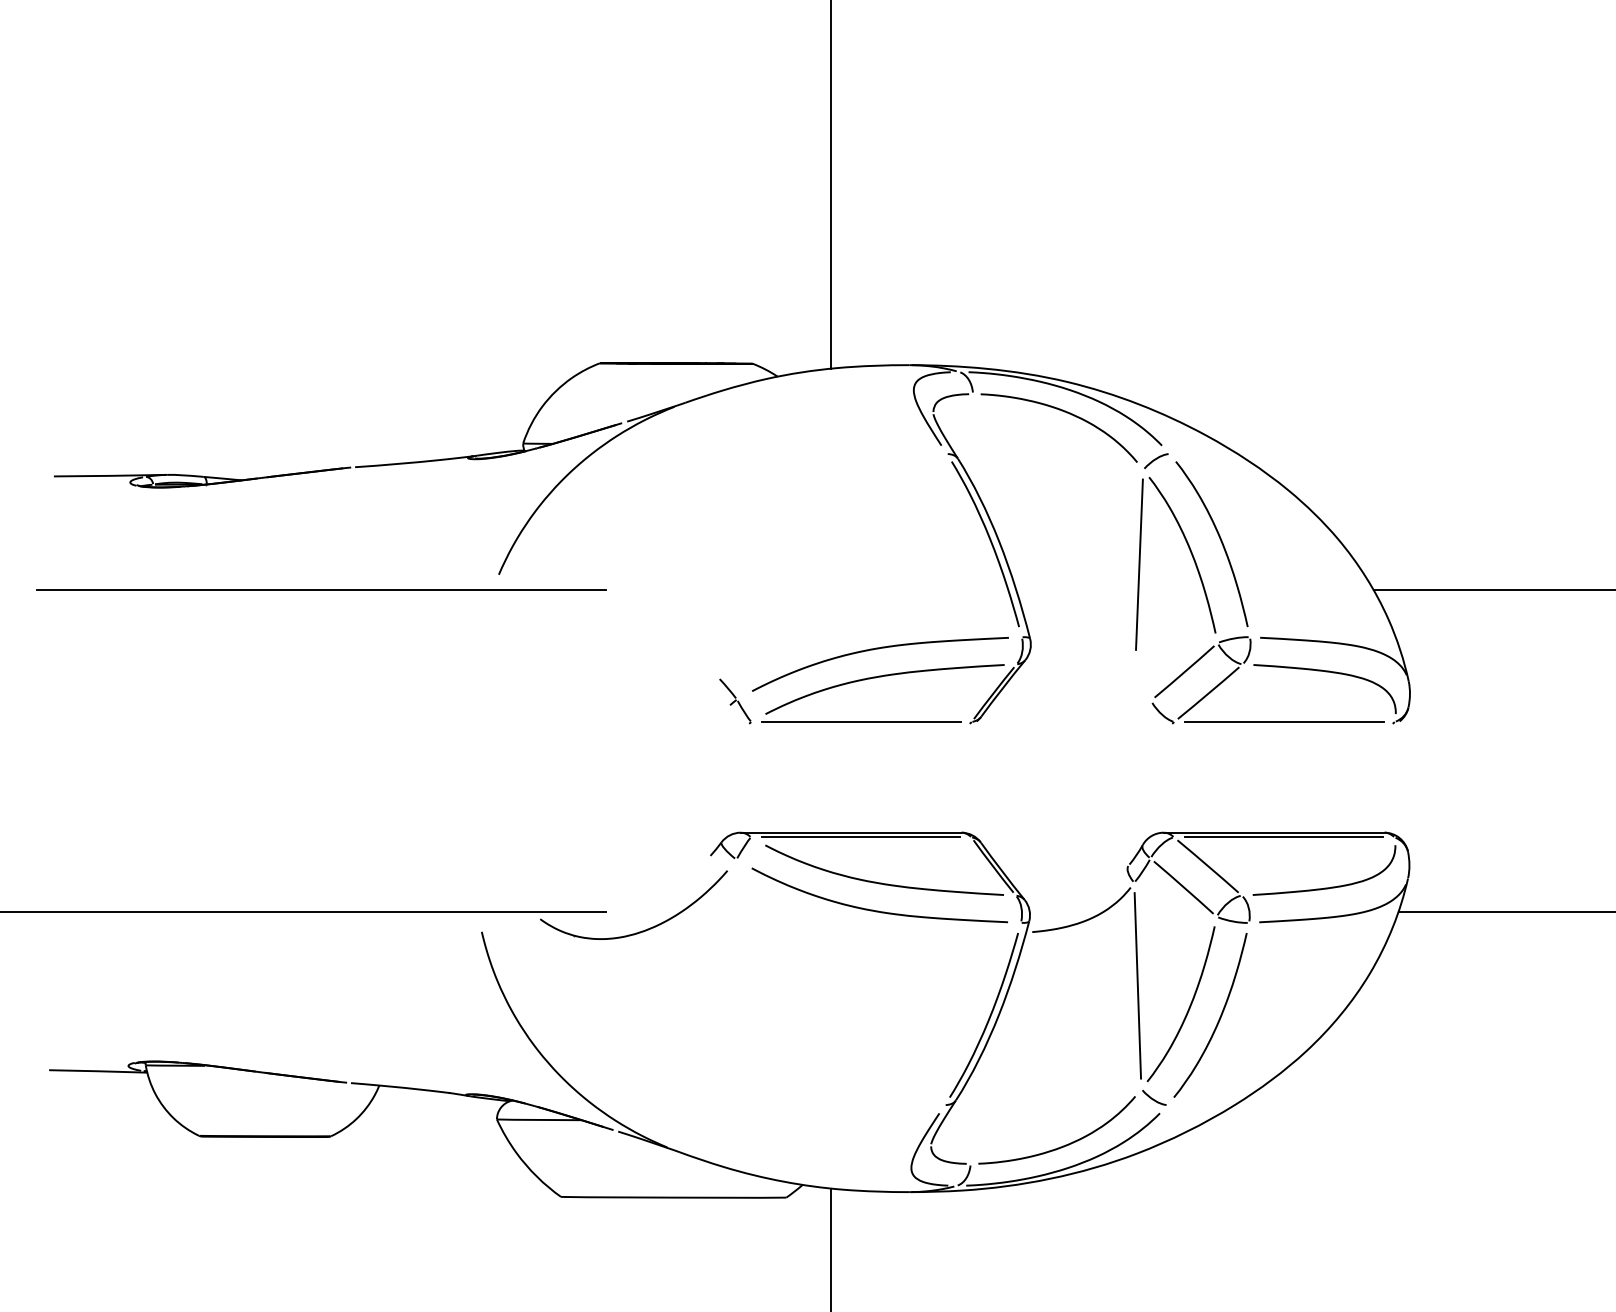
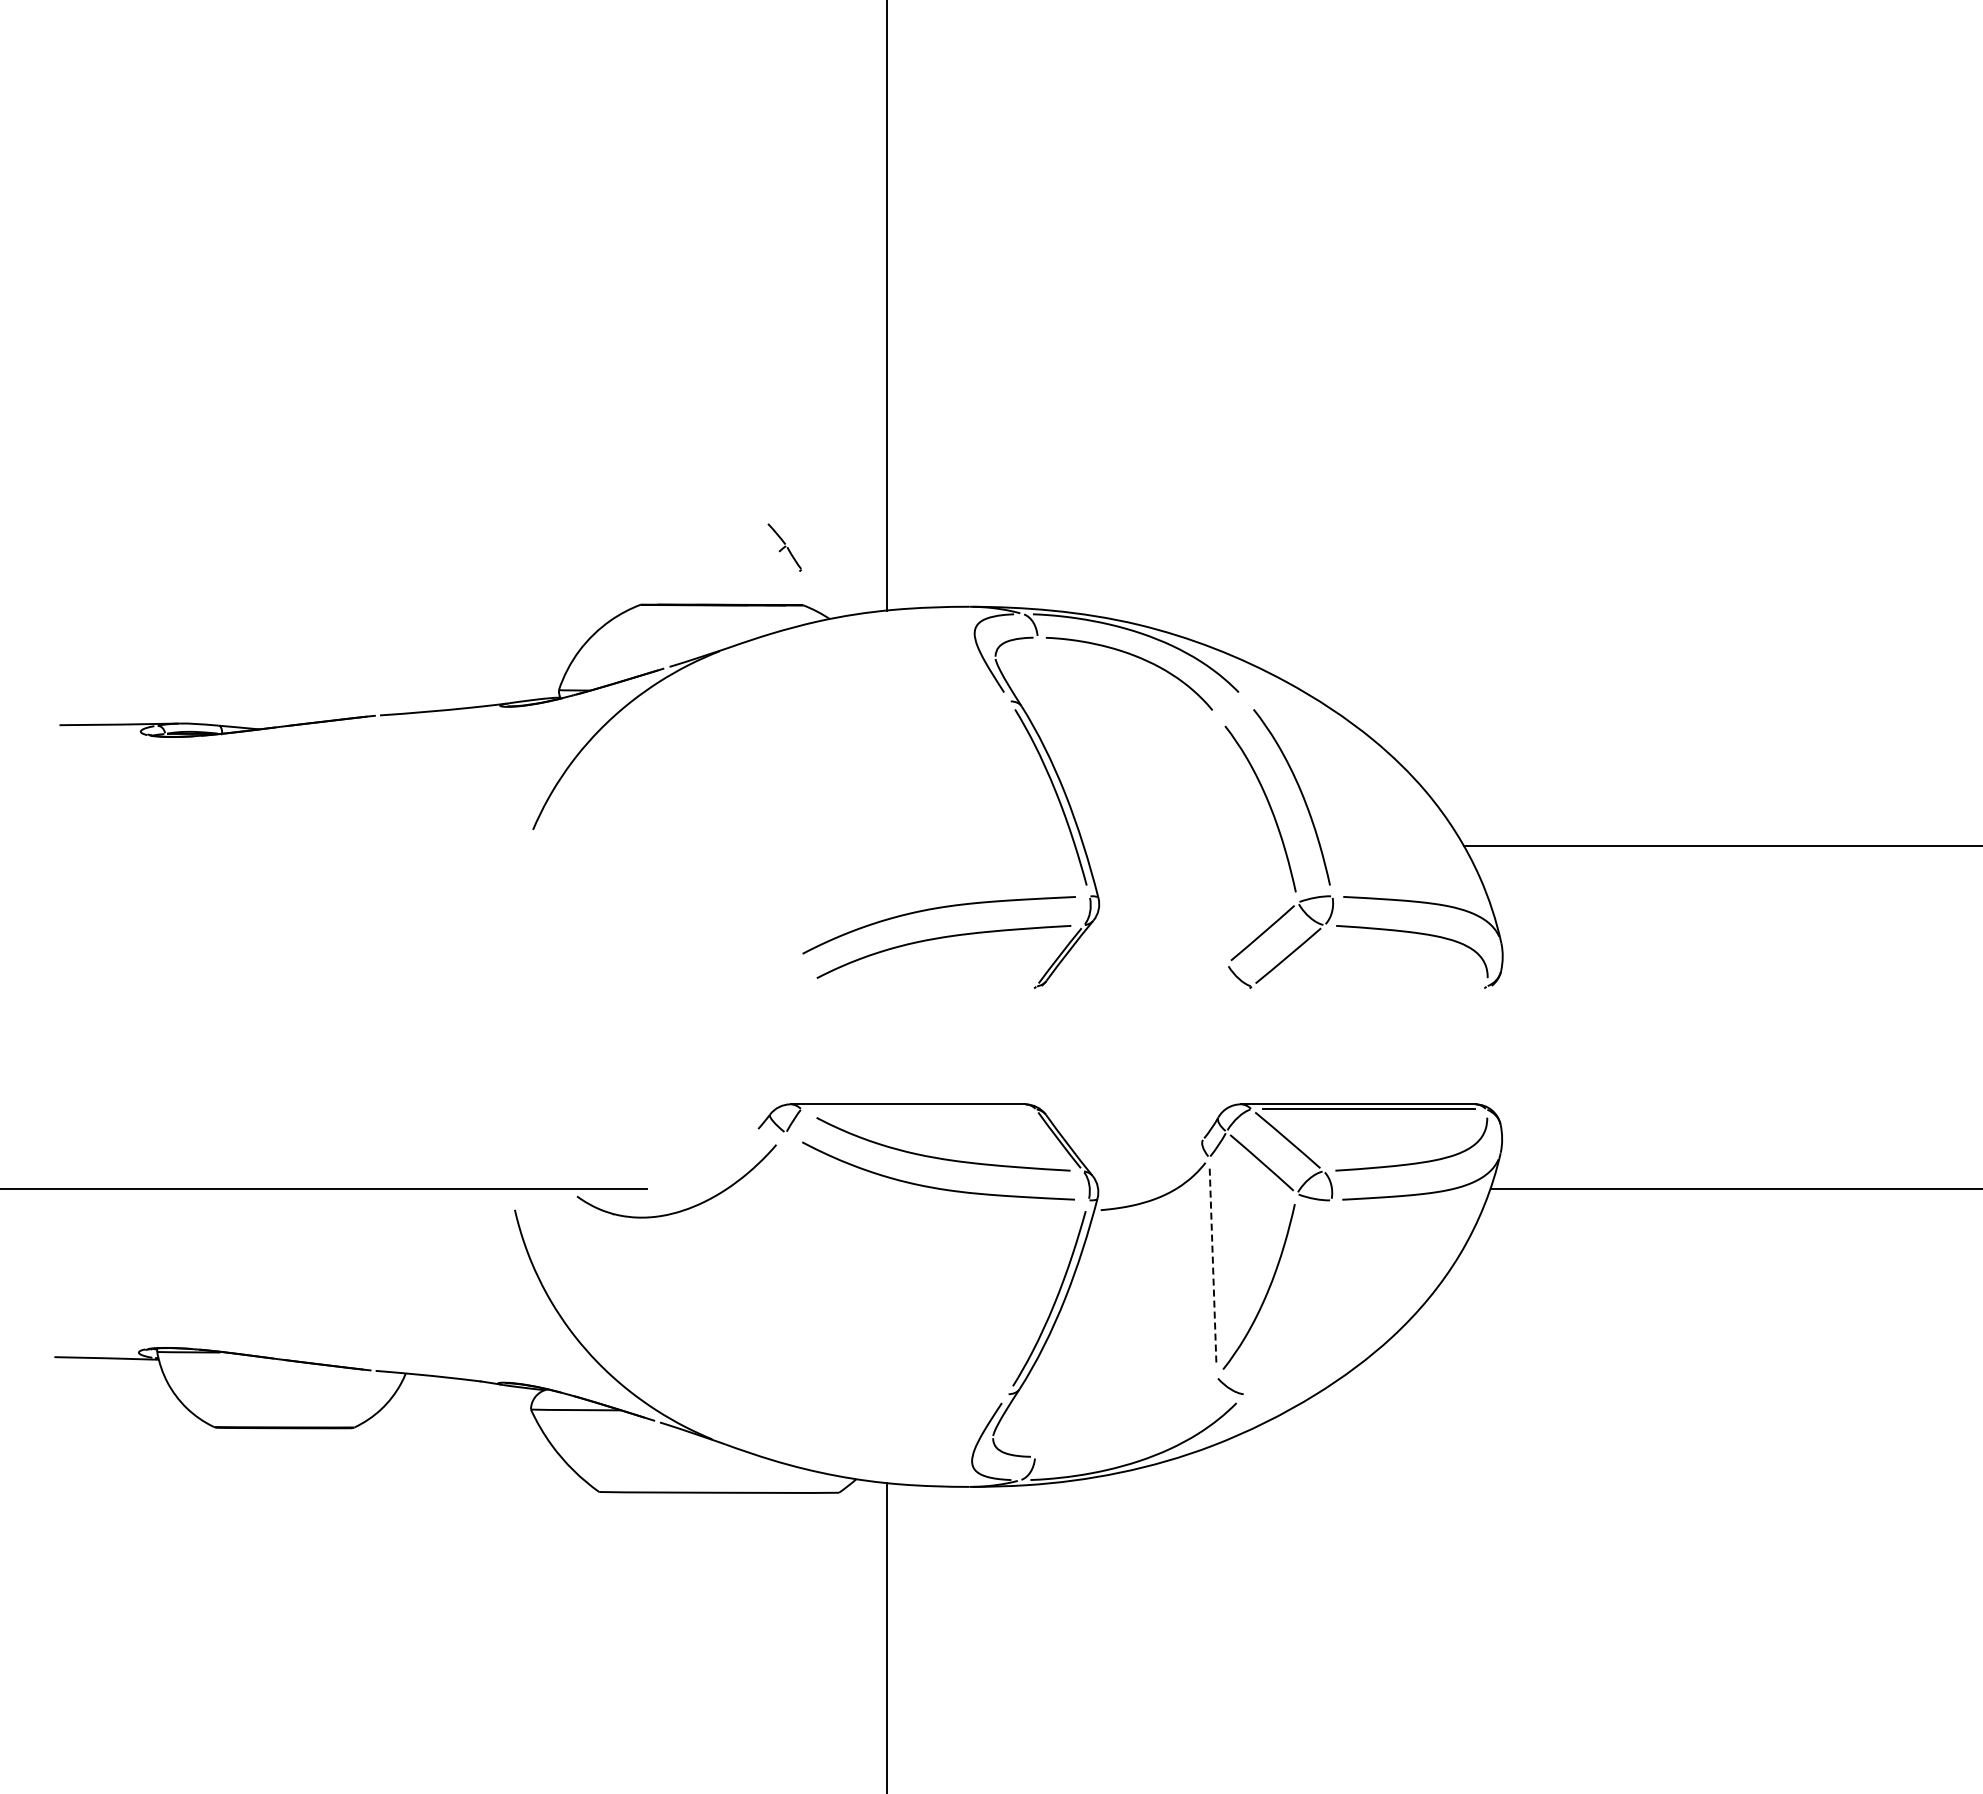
curve: (1156, 459) -> (1232, 707), removed
line: (1139, 564) -> (1214, 818), removed
line: (321, 590) -> (344, 846), removed
part: (735, 701) -> (784, 547), moved
line: (861, 721) -> (918, 986), removed
line: (1283, 721) -> (1368, 986), removed
line: (861, 837) -> (918, 1109), removed
line: (1138, 985) -> (1213, 1267), solid -> dashed
curve: (1219, 1017) -> (1299, 1301), removed
curve: (1064, 1144) -> (1135, 1436), removed

